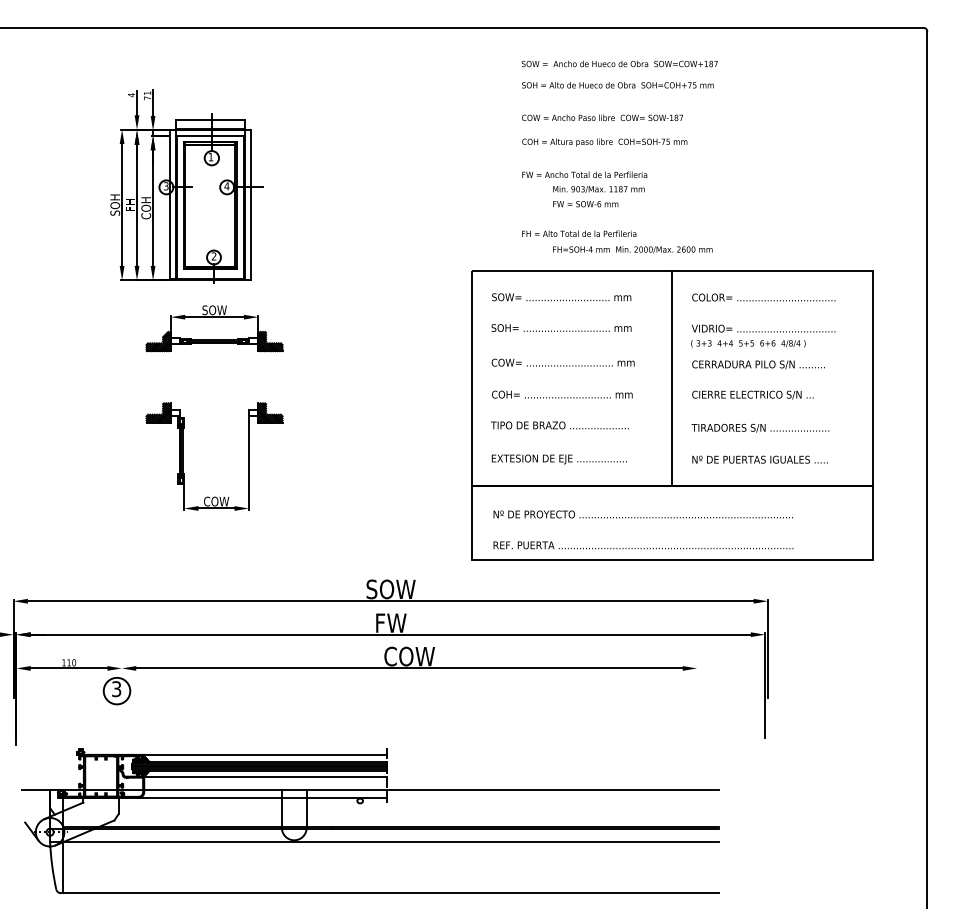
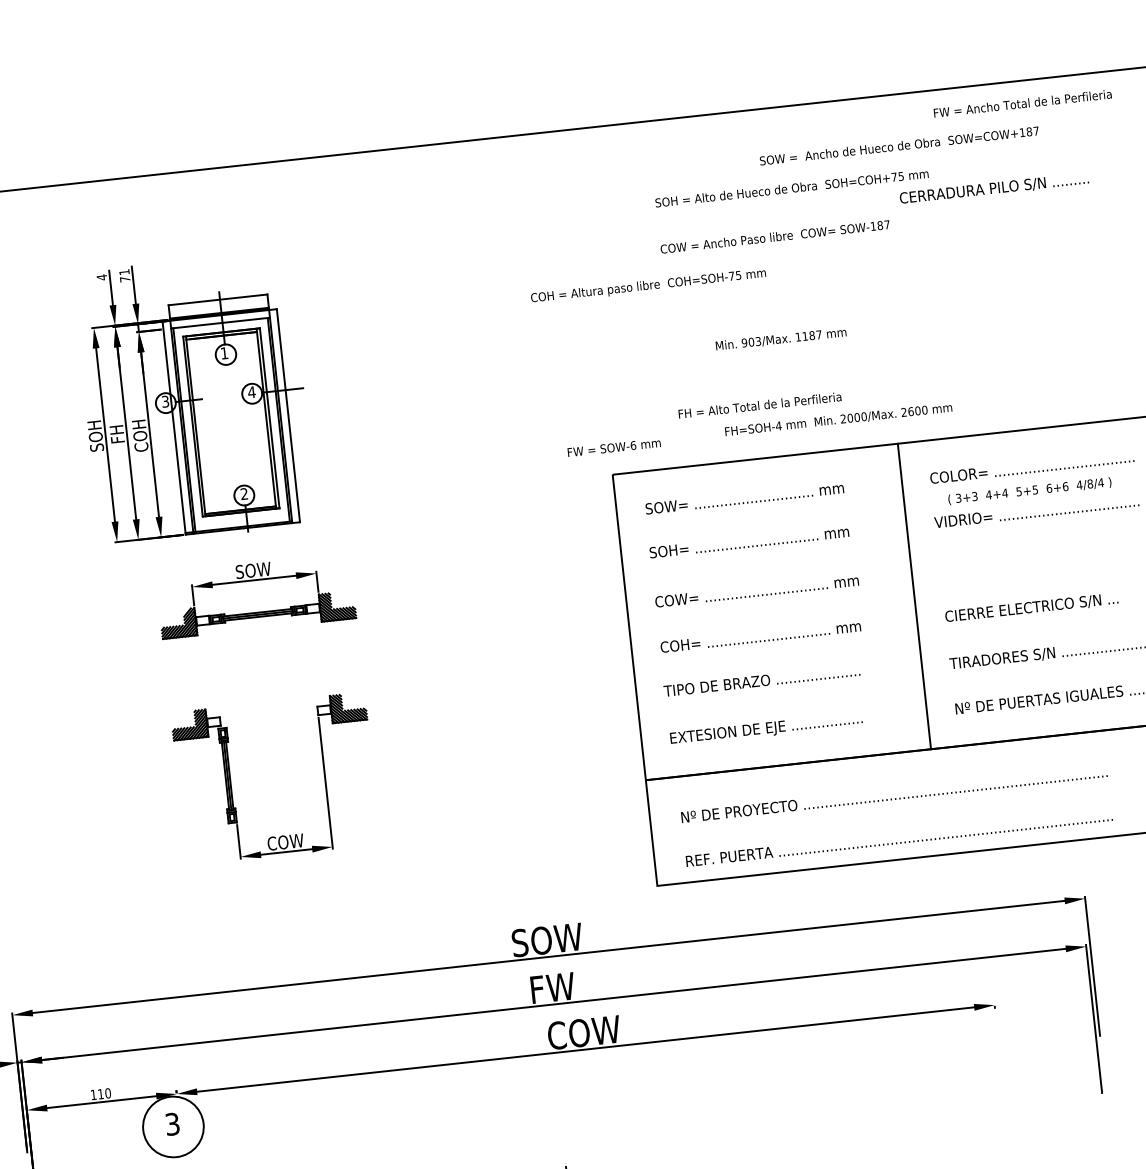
text: (619, 63) -> (898, 145), moved
text: (604, 142) -> (648, 286), moved
text: (584, 174) -> (1022, 103), moved
text: (585, 204) -> (613, 448), moved
text: (748, 343) -> (1029, 490), moved
text: (758, 364) -> (994, 188), moved
circle: (116, 690) -> (172, 1126), size x1.6

